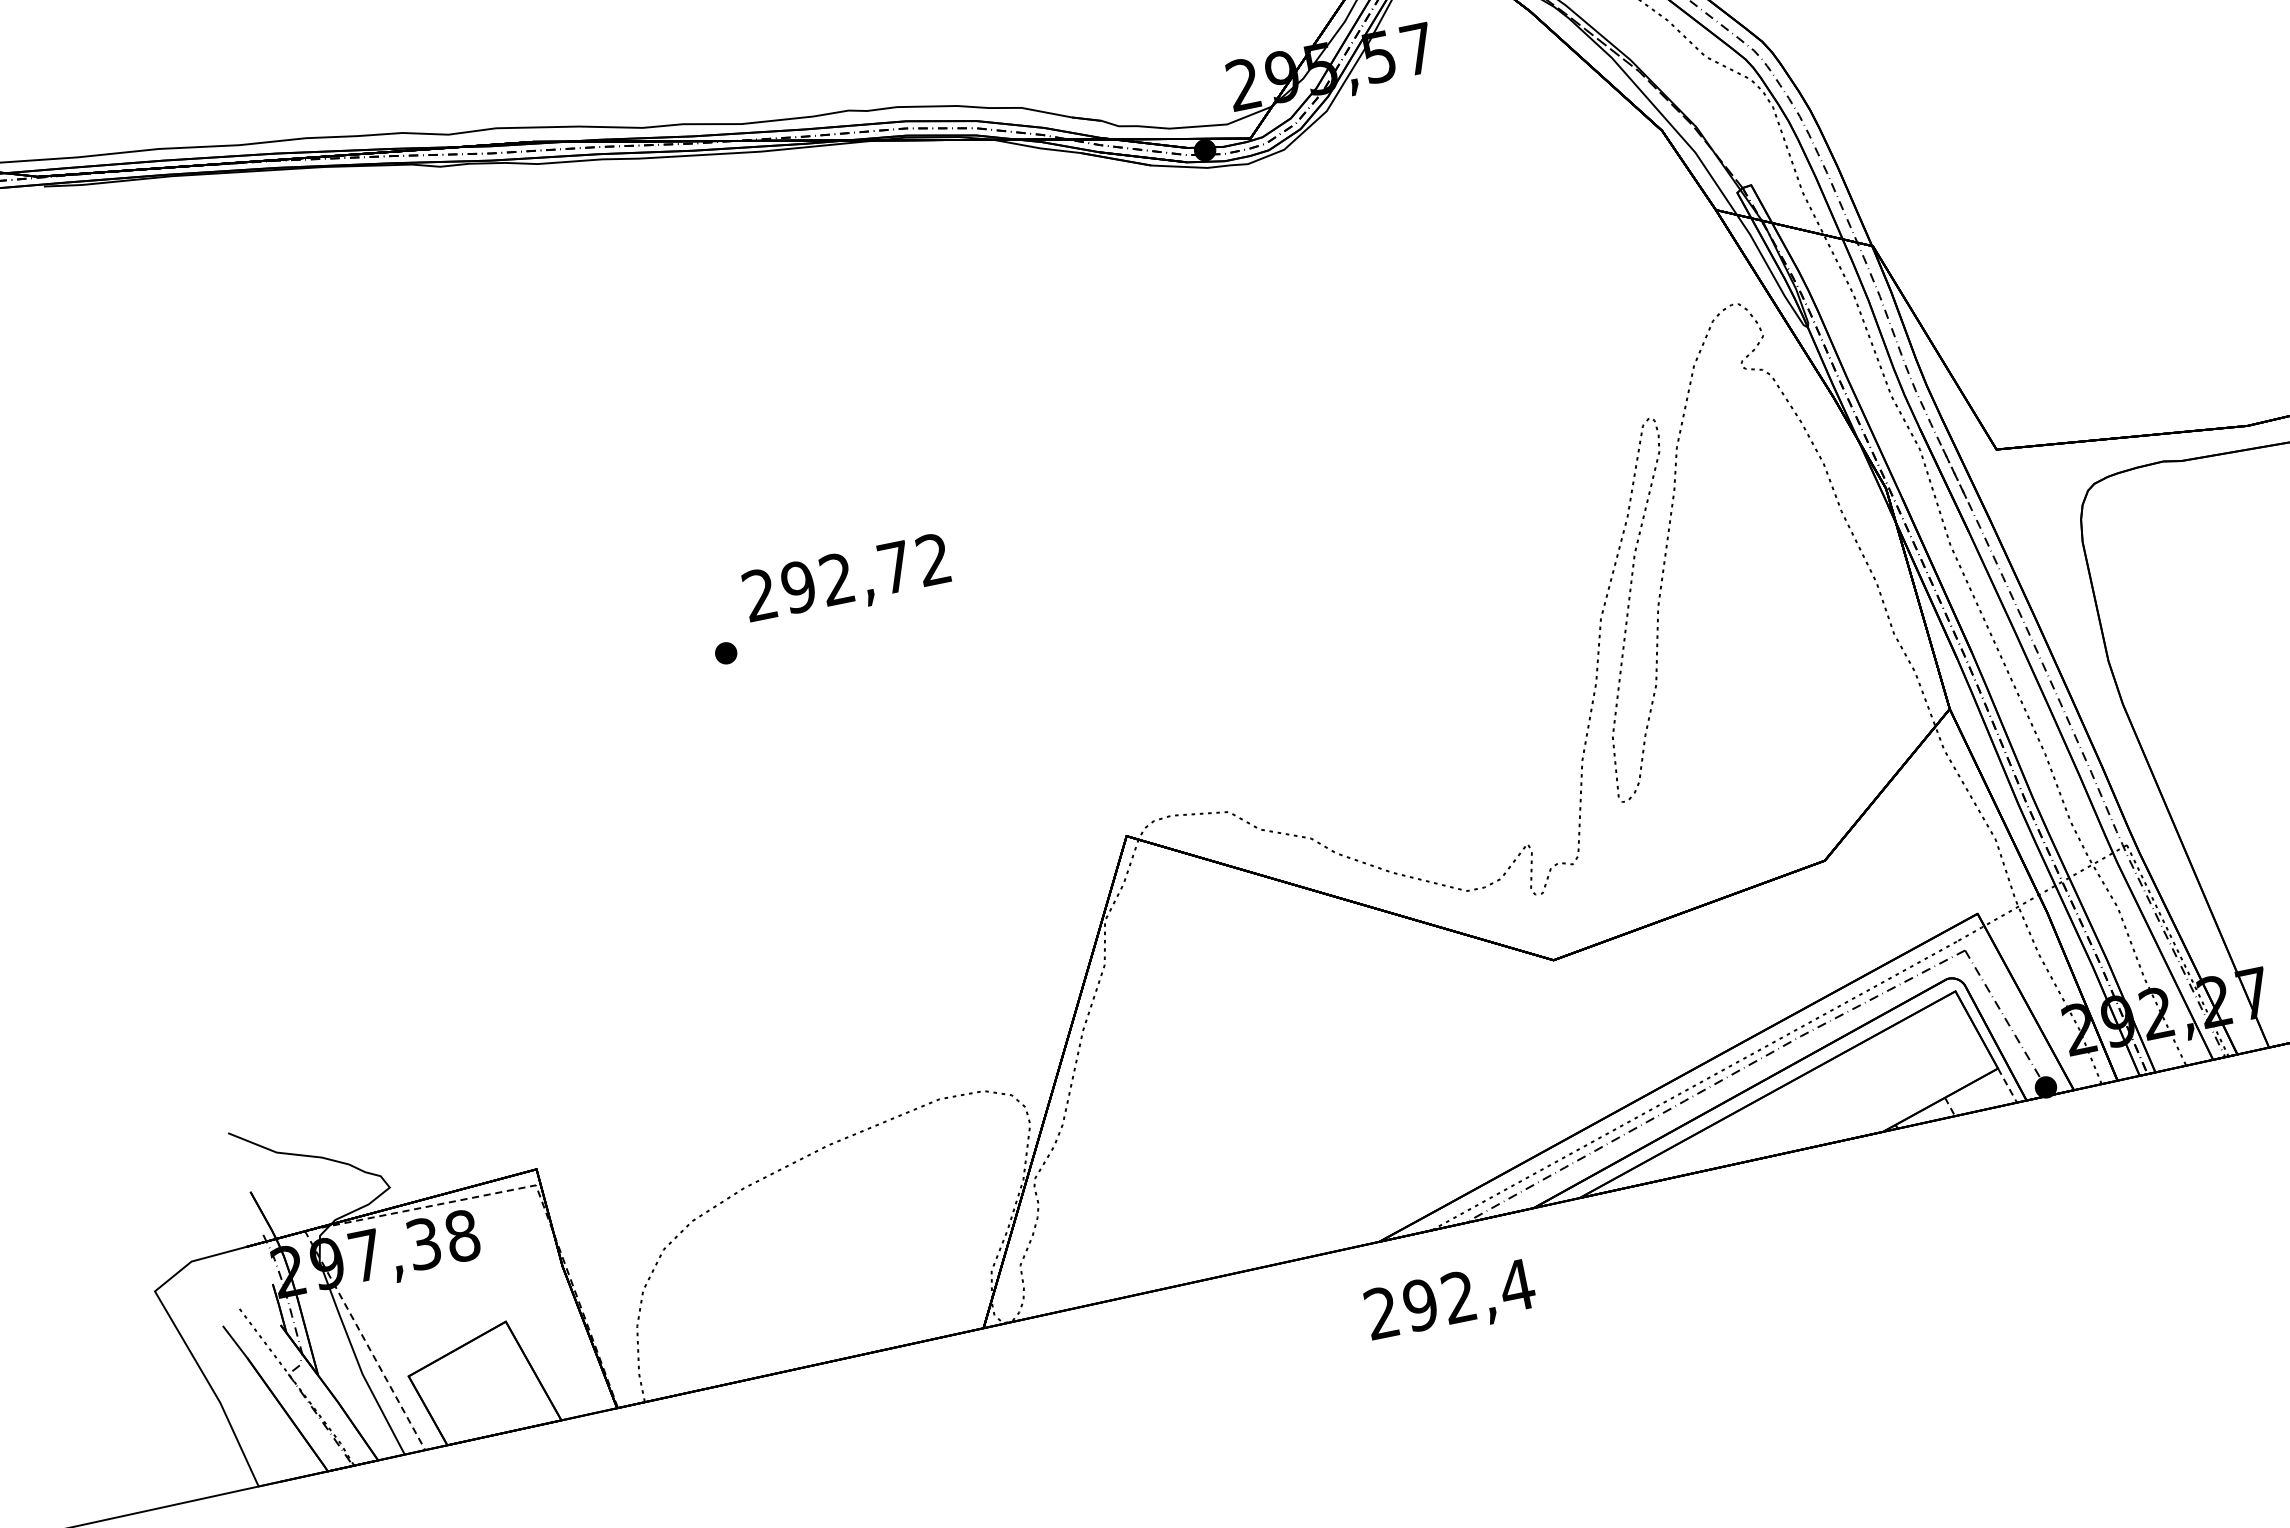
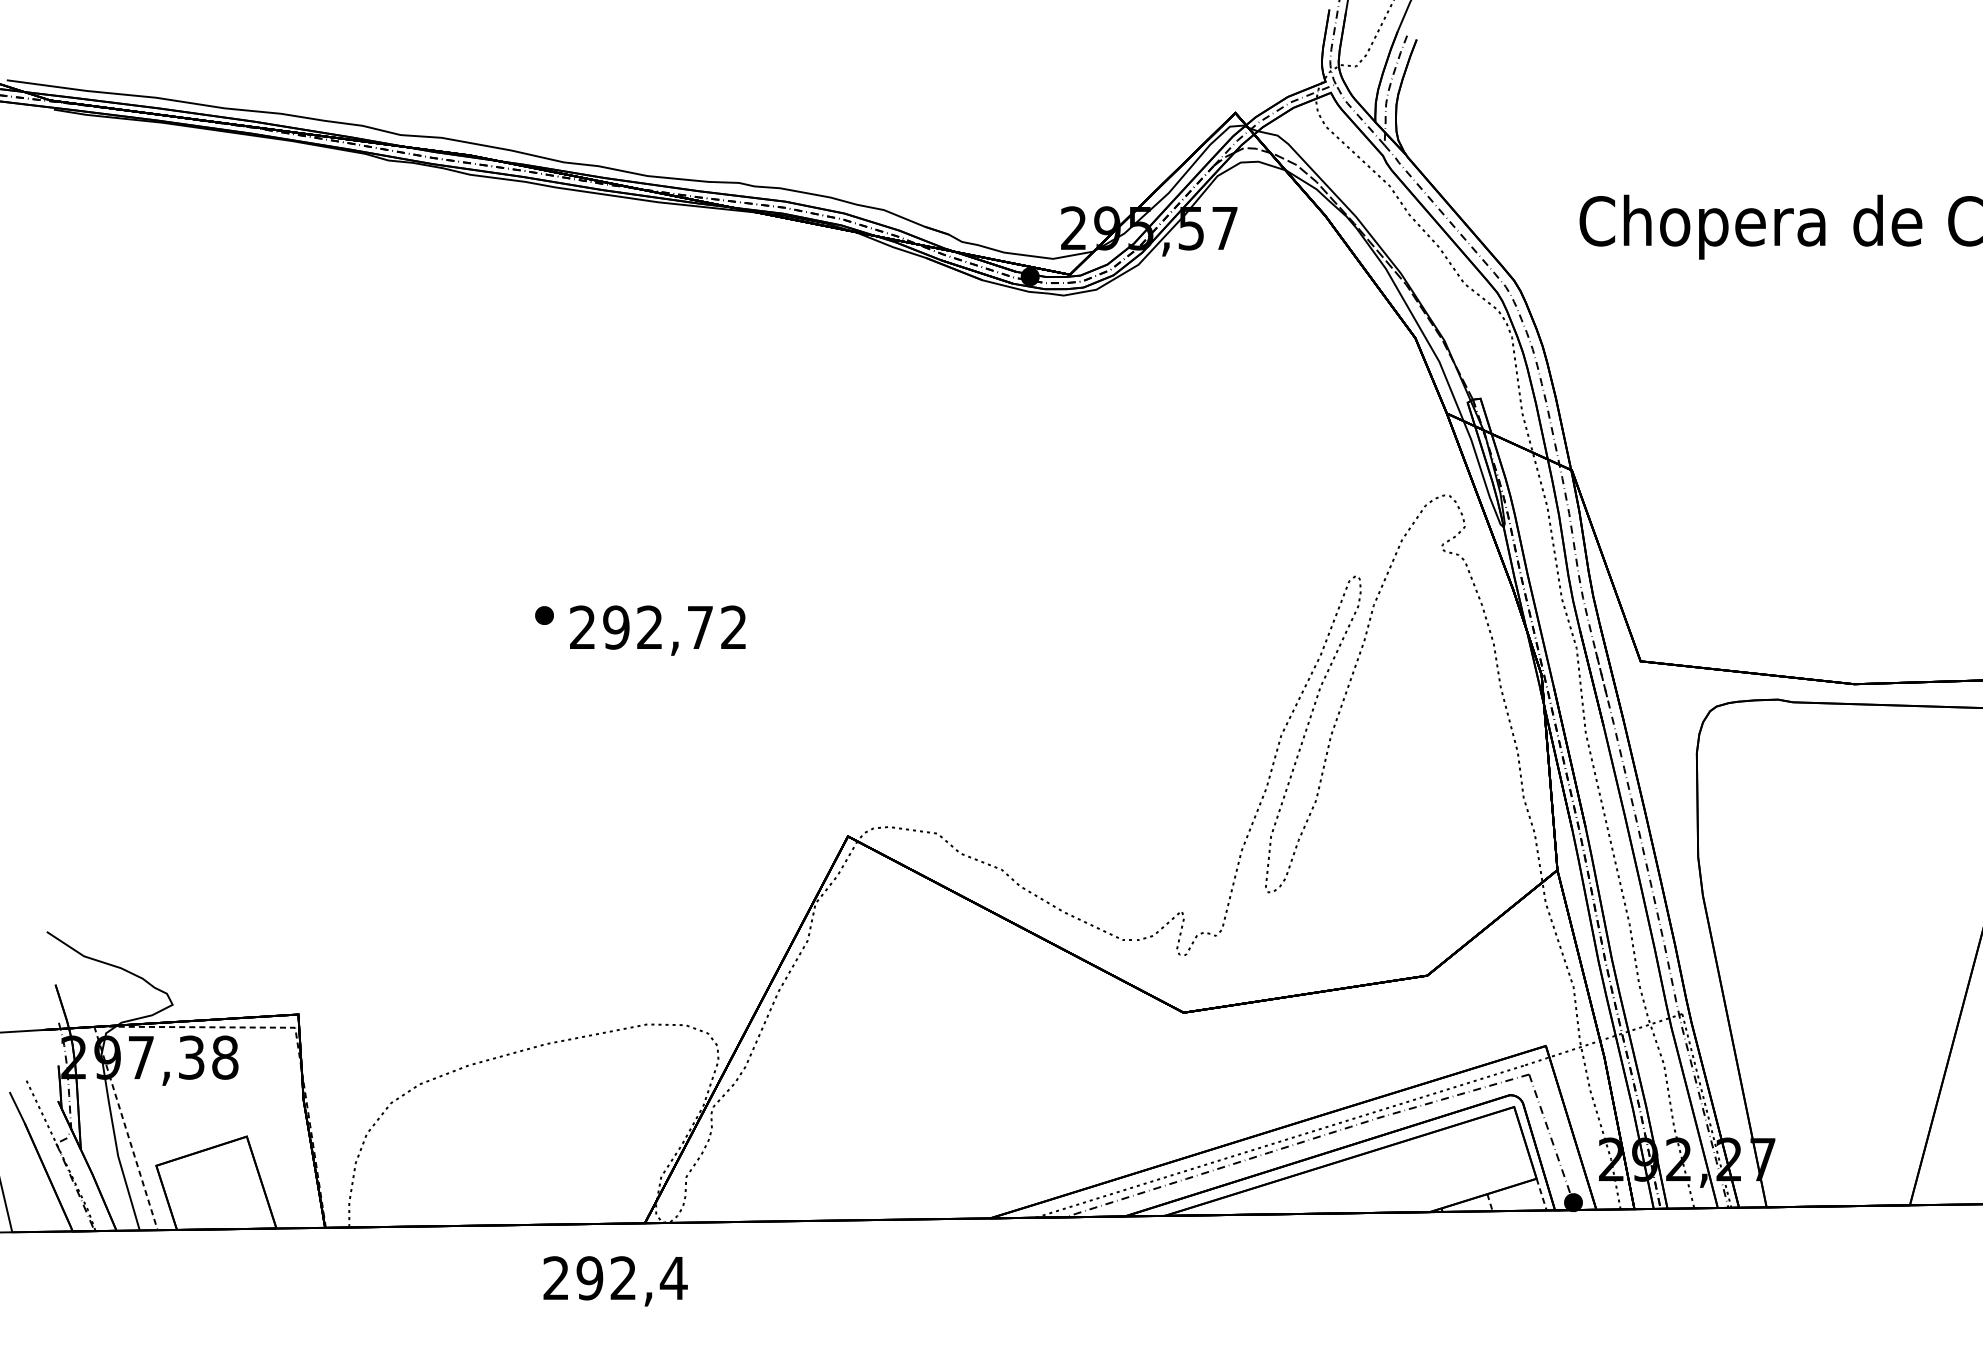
text: (846, 580) -> (657, 630), moved
text: (1450, 1302) -> (615, 1281), moved

